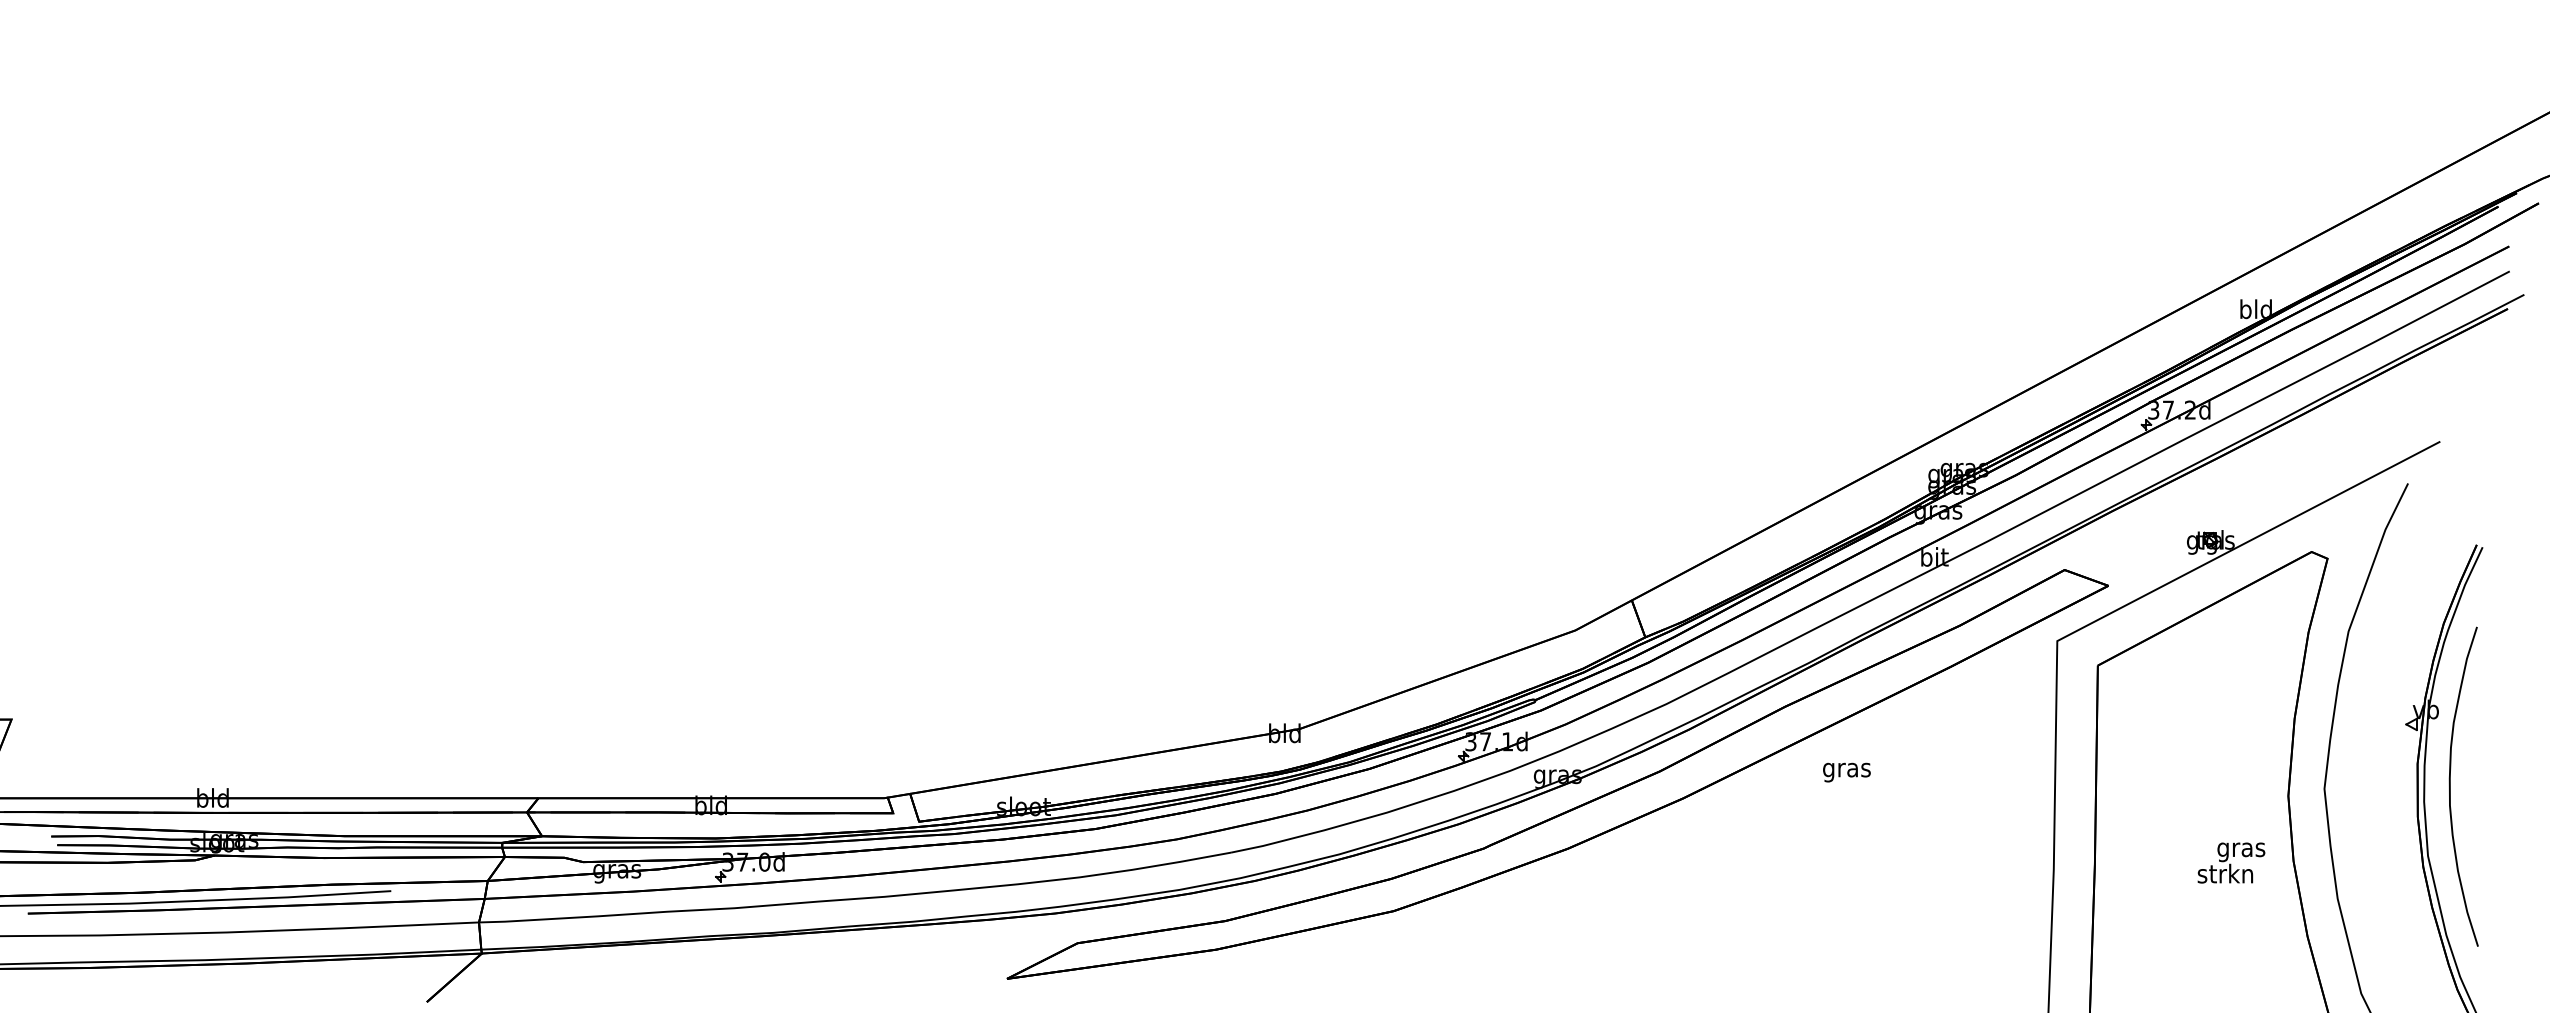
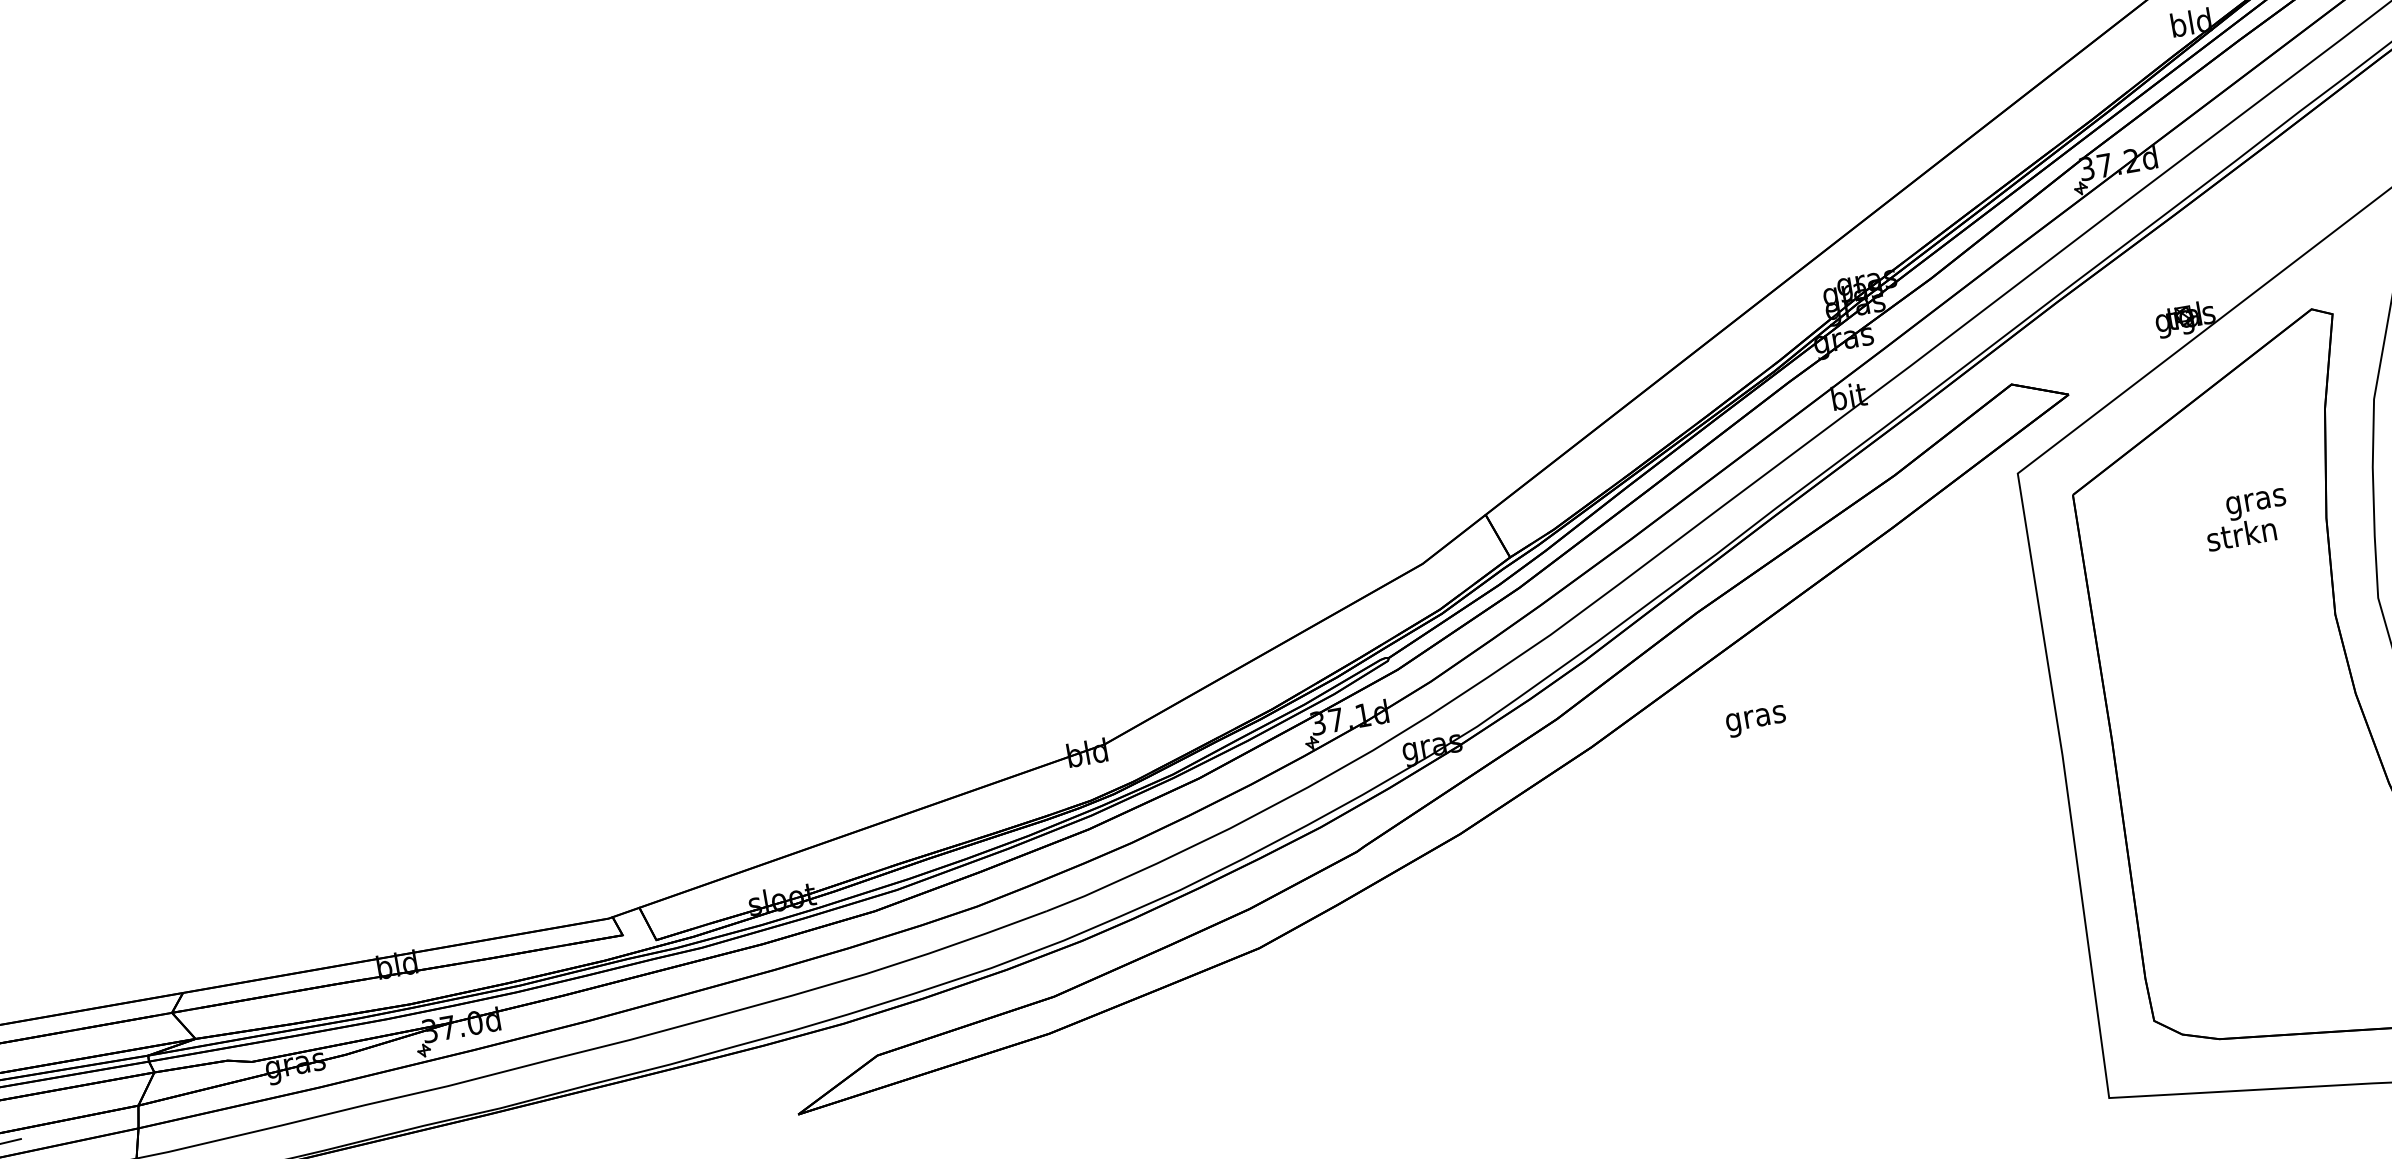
text: (1846, 772) -> (1755, 721), moved
text: (2231, 862) -> (2246, 519), moved

